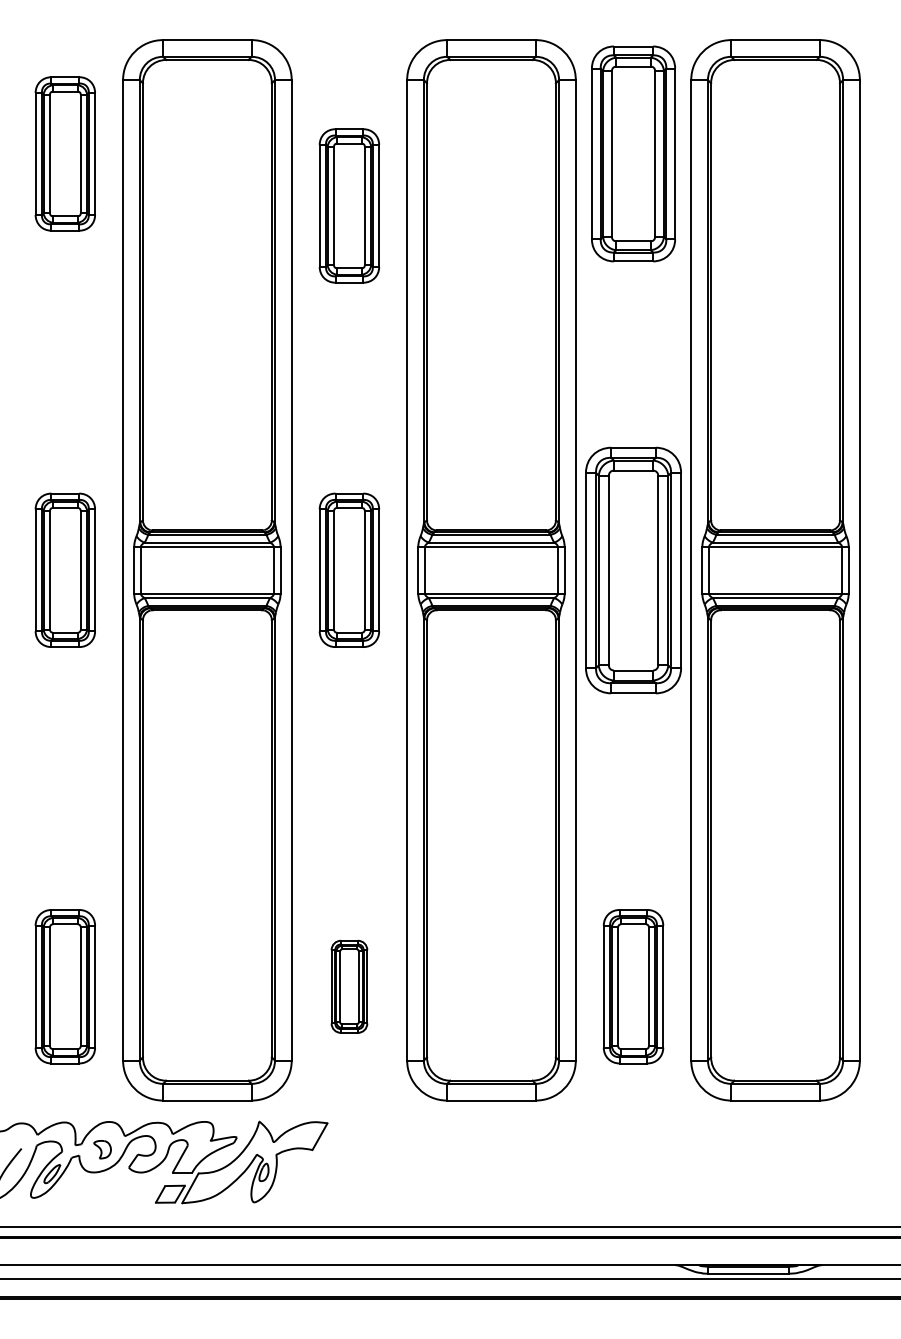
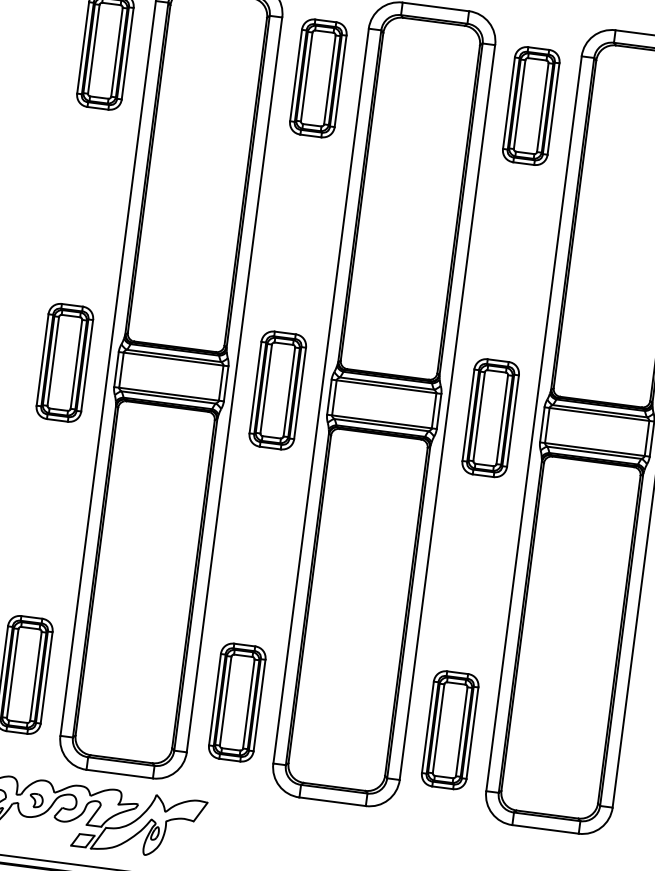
part: (633, 153) -> (531, 105), size x0.71
part: (349, 205) -> (318, 78), moved
part: (633, 569) -> (490, 417), size x0.62
part: (349, 986) -> (237, 702), size x1.67

